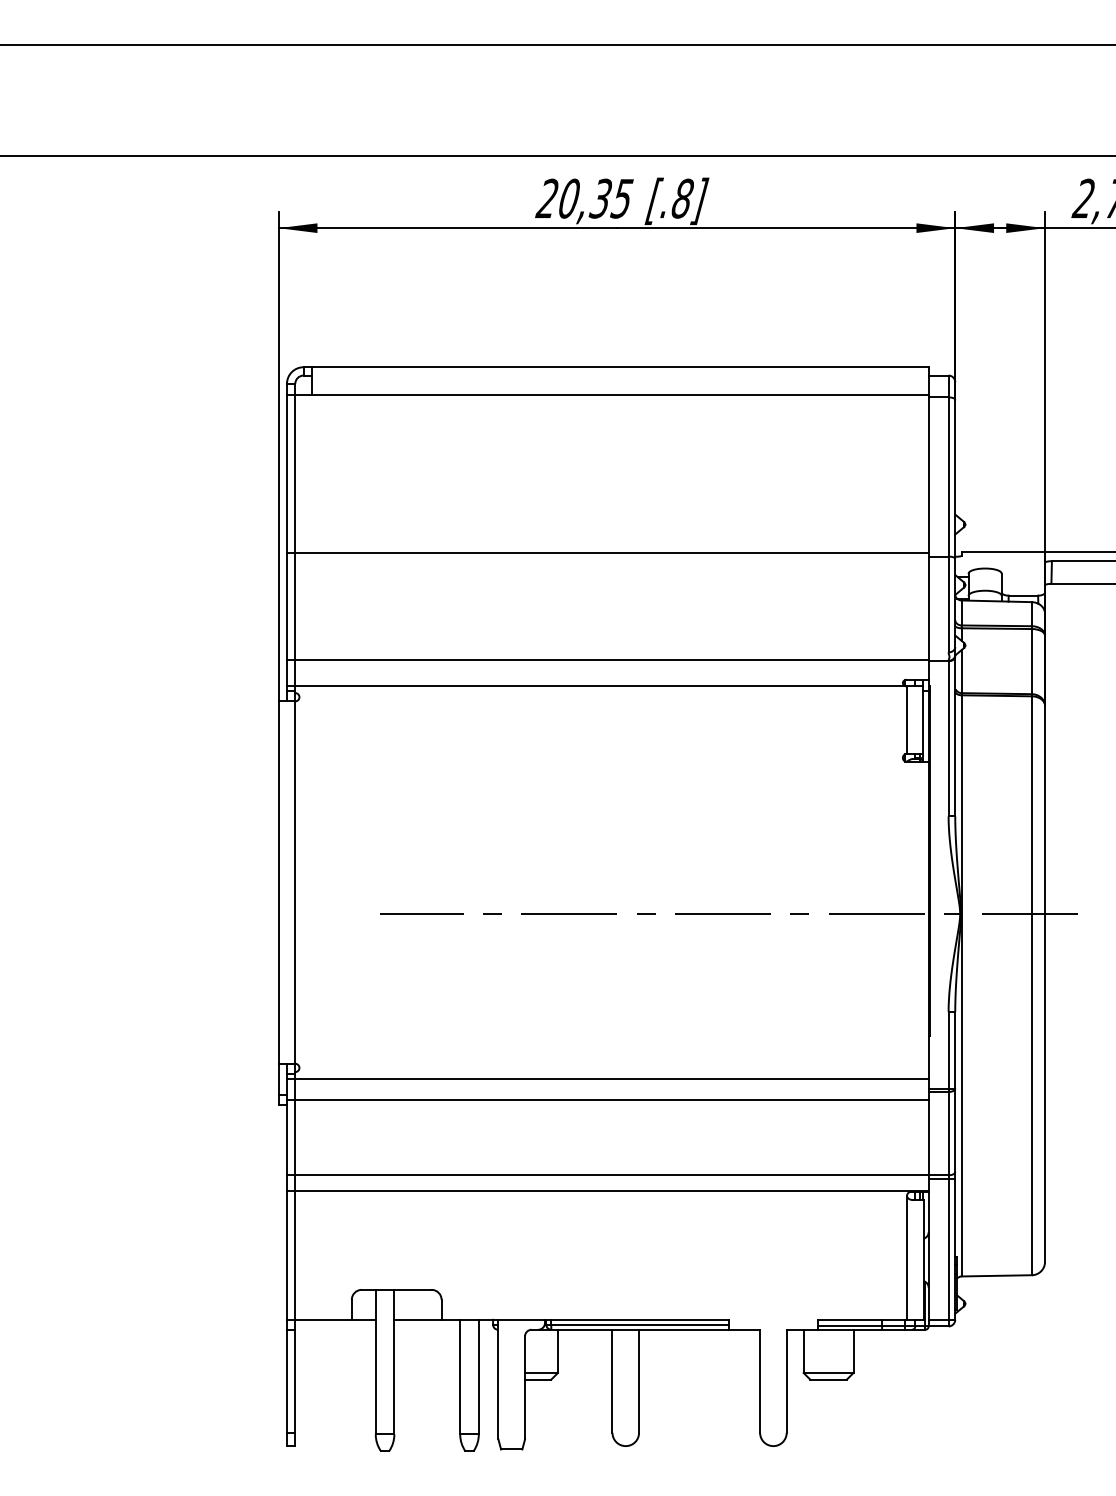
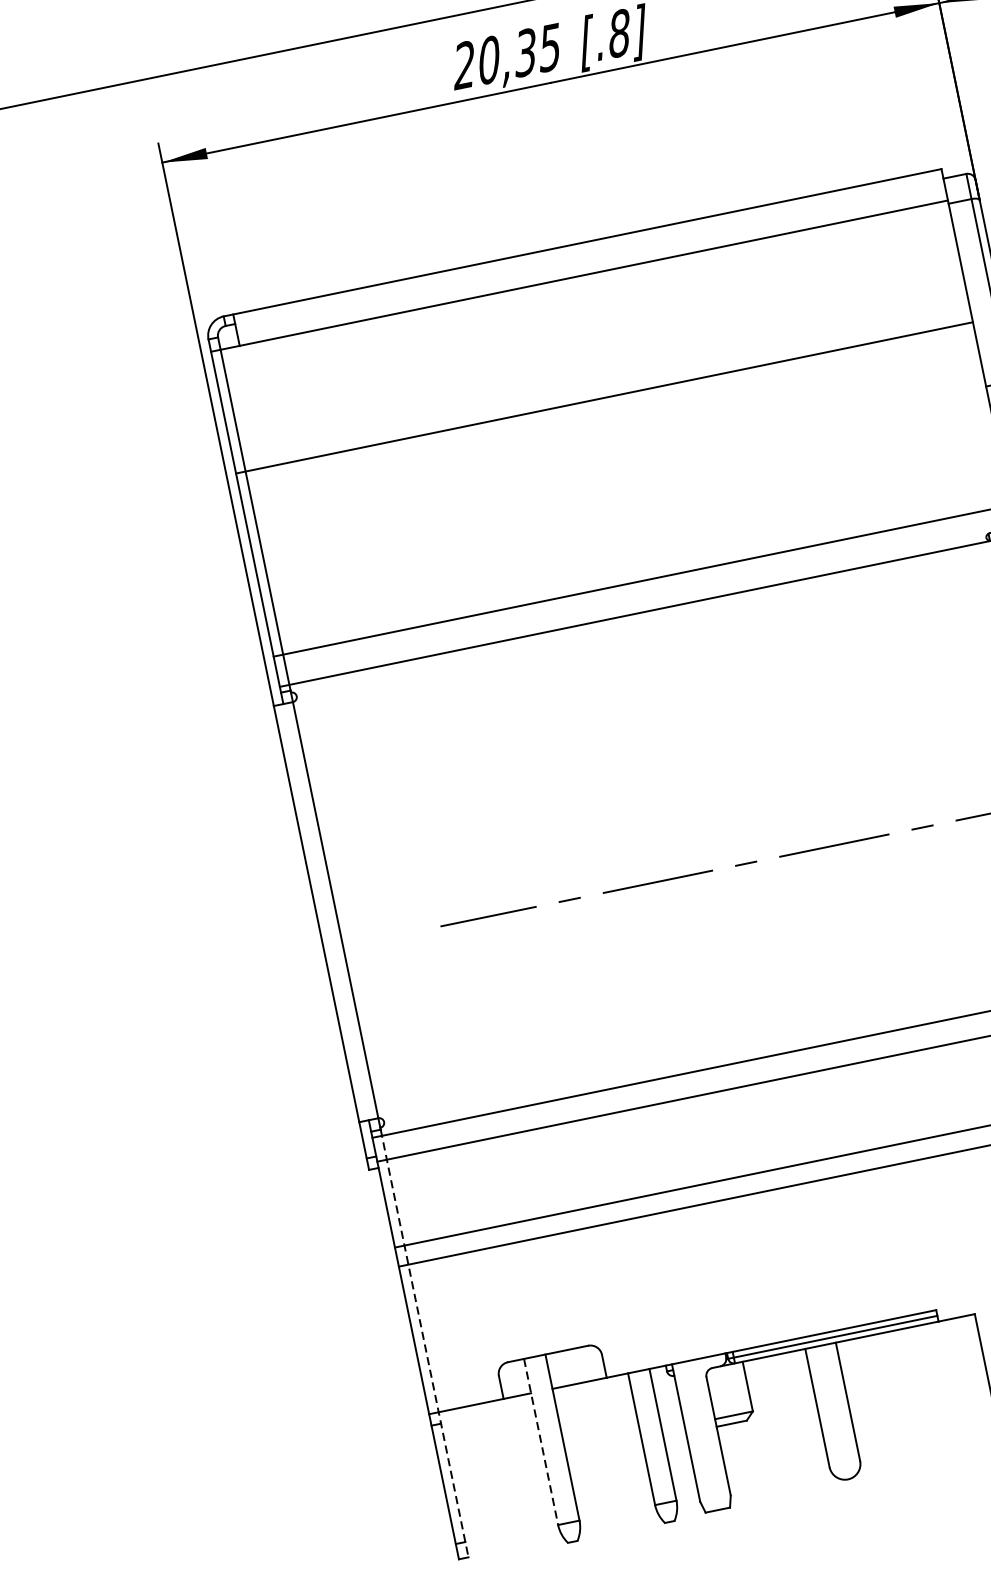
line: (607, 552) -> (604, 397), moved
line: (295, 1260) -> (424, 1344), solid -> dashed
line: (375, 1362) -> (540, 1442), solid -> dashed

